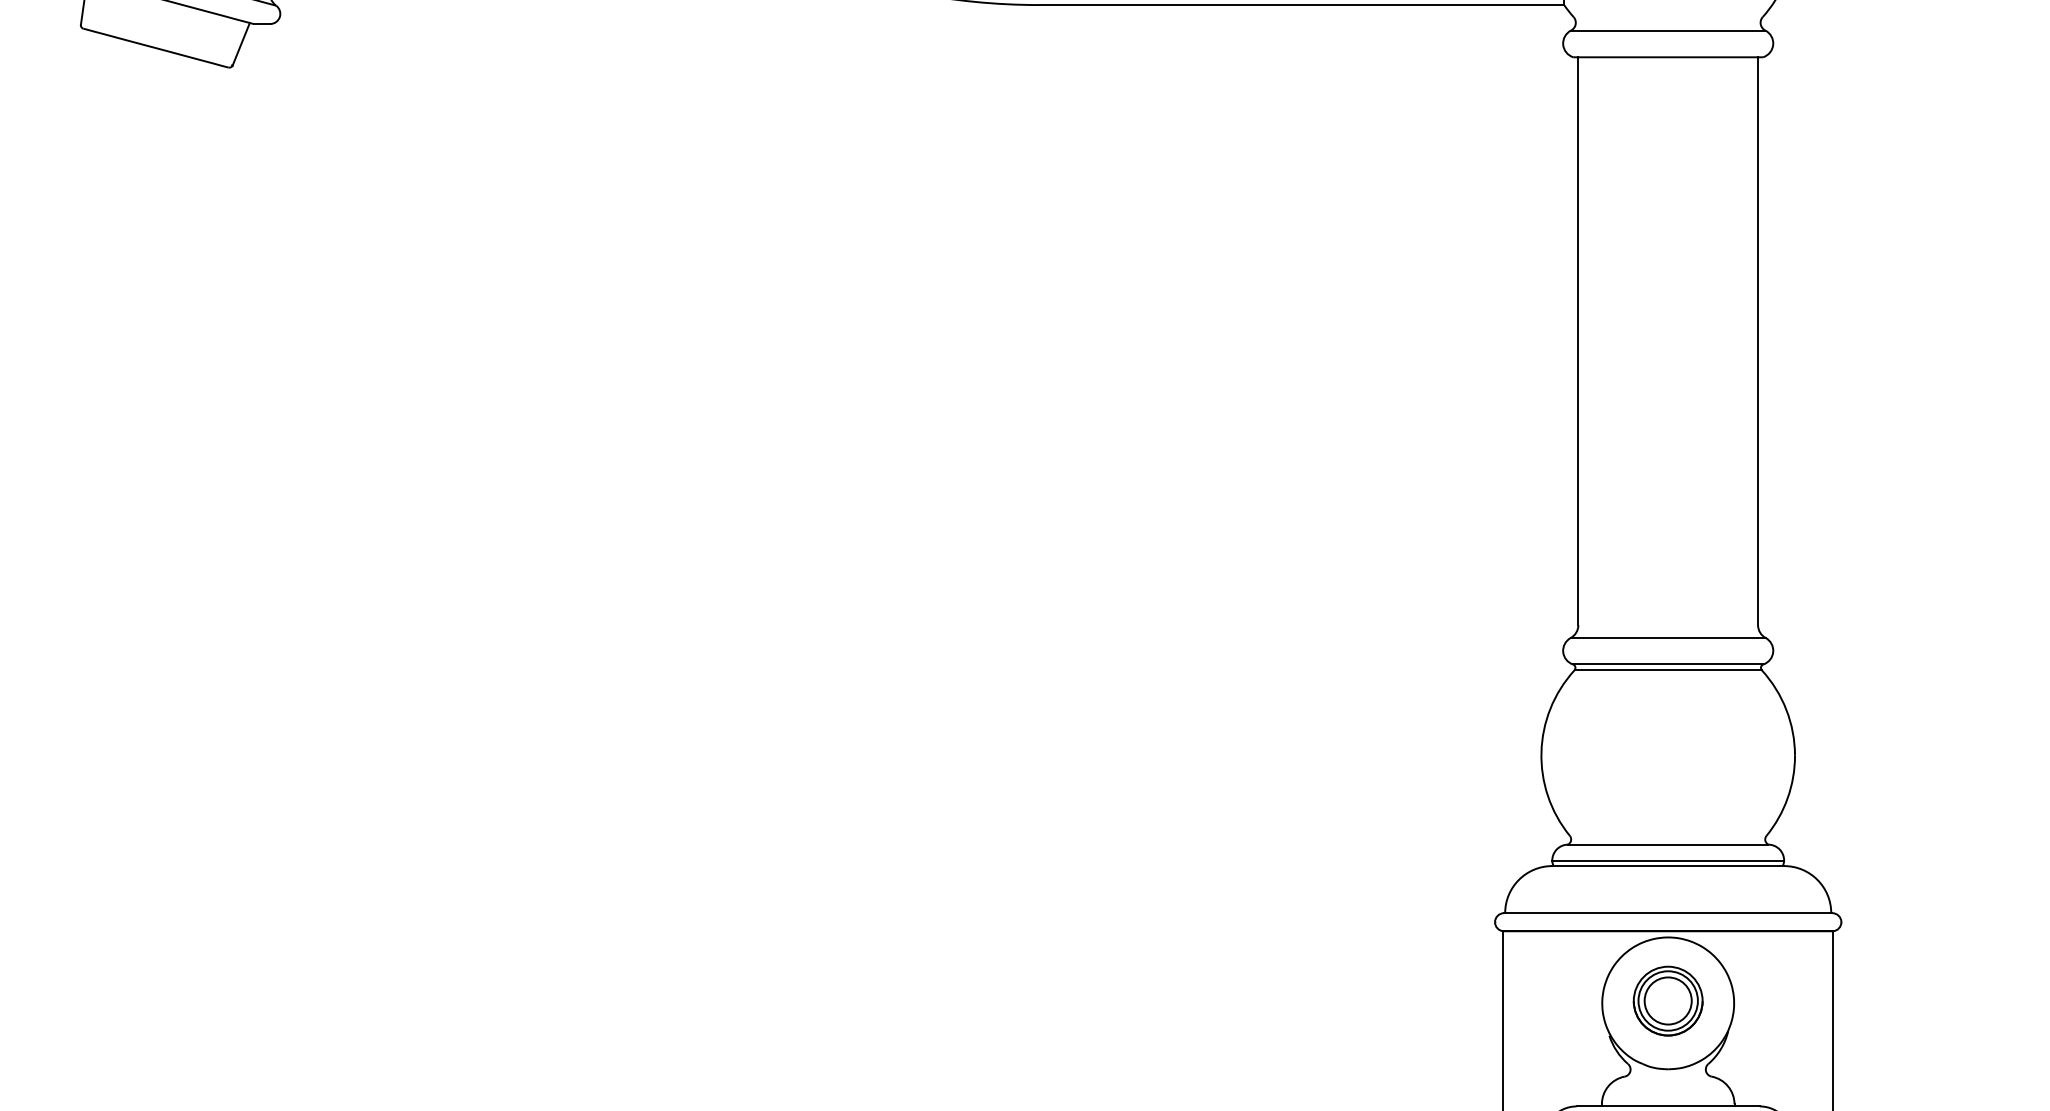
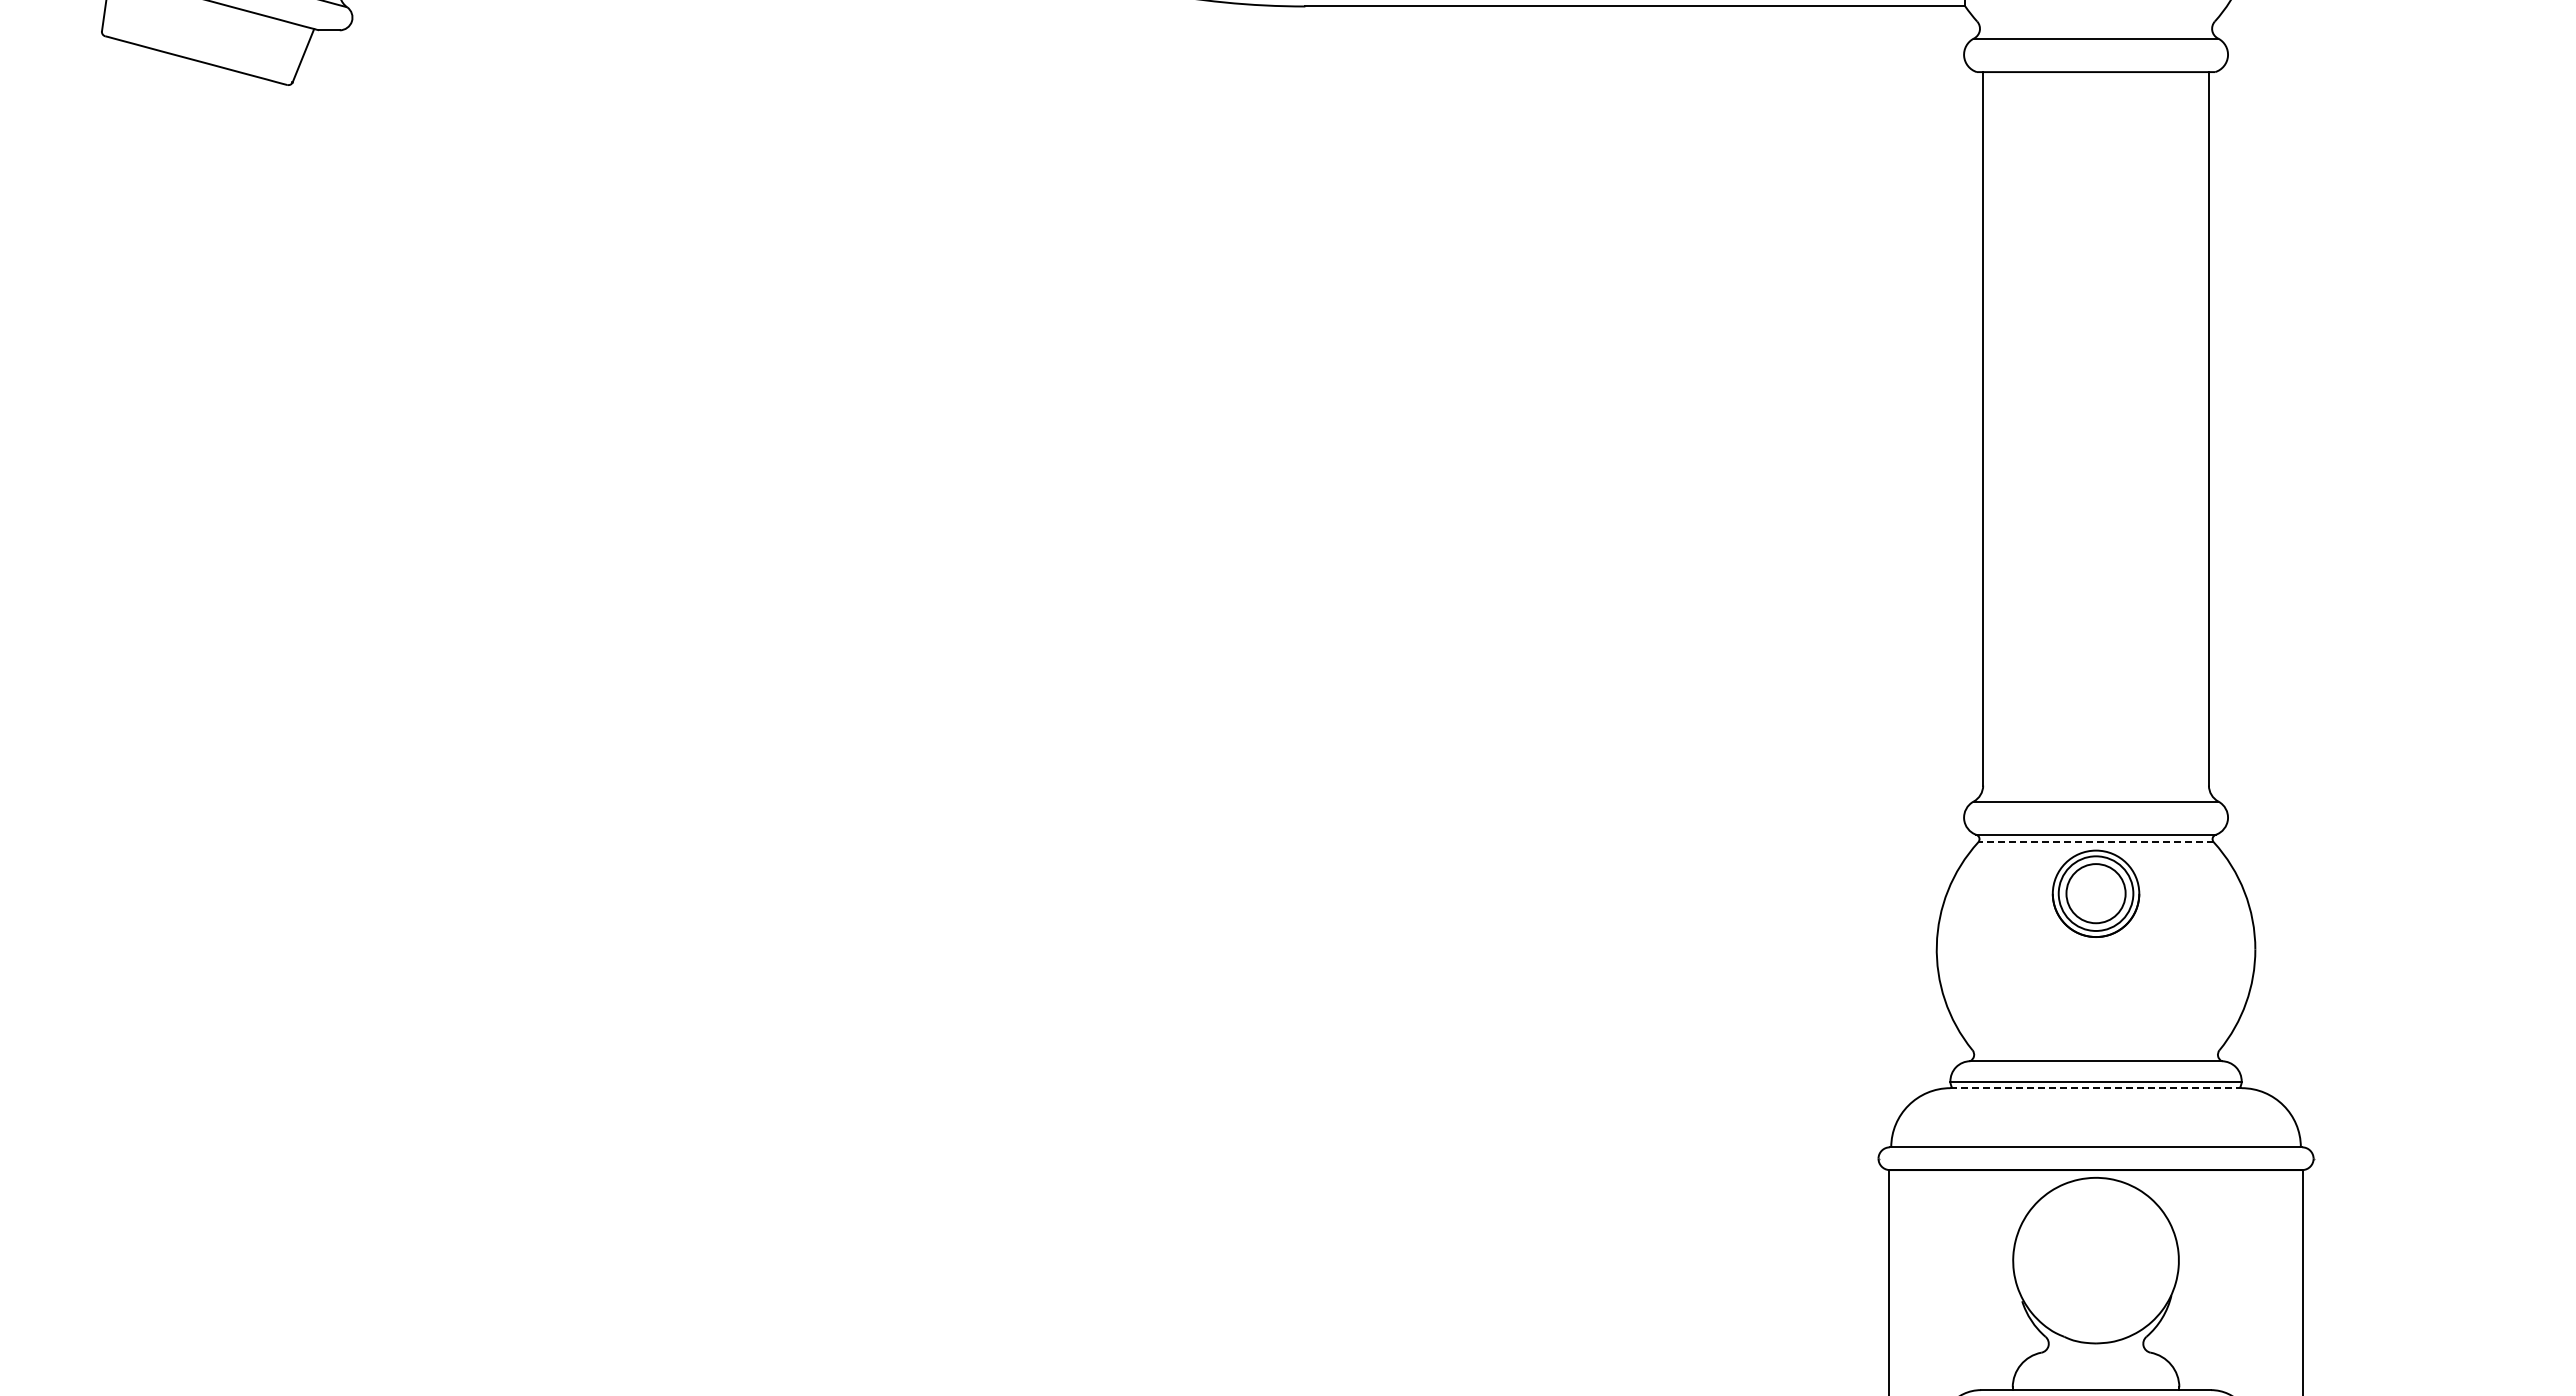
line: (1668, 670) -> (2096, 842), solid -> dashed
line: (1668, 866) -> (2096, 1088), solid -> dashed
part: (1667, 1000) -> (2095, 893), moved

